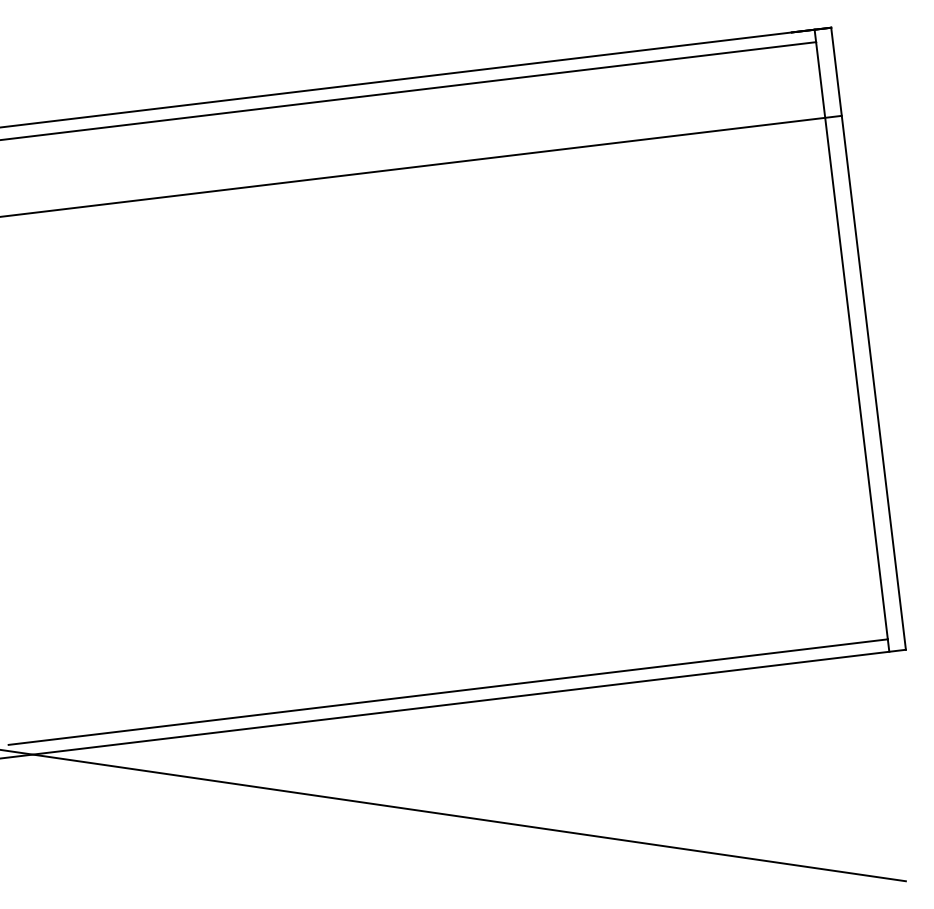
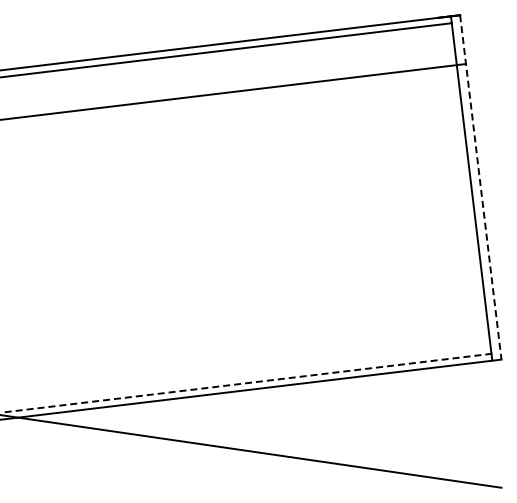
line: (867, 338) -> (480, 187), solid -> dashed
line: (448, 691) -> (248, 382), solid -> dashed

